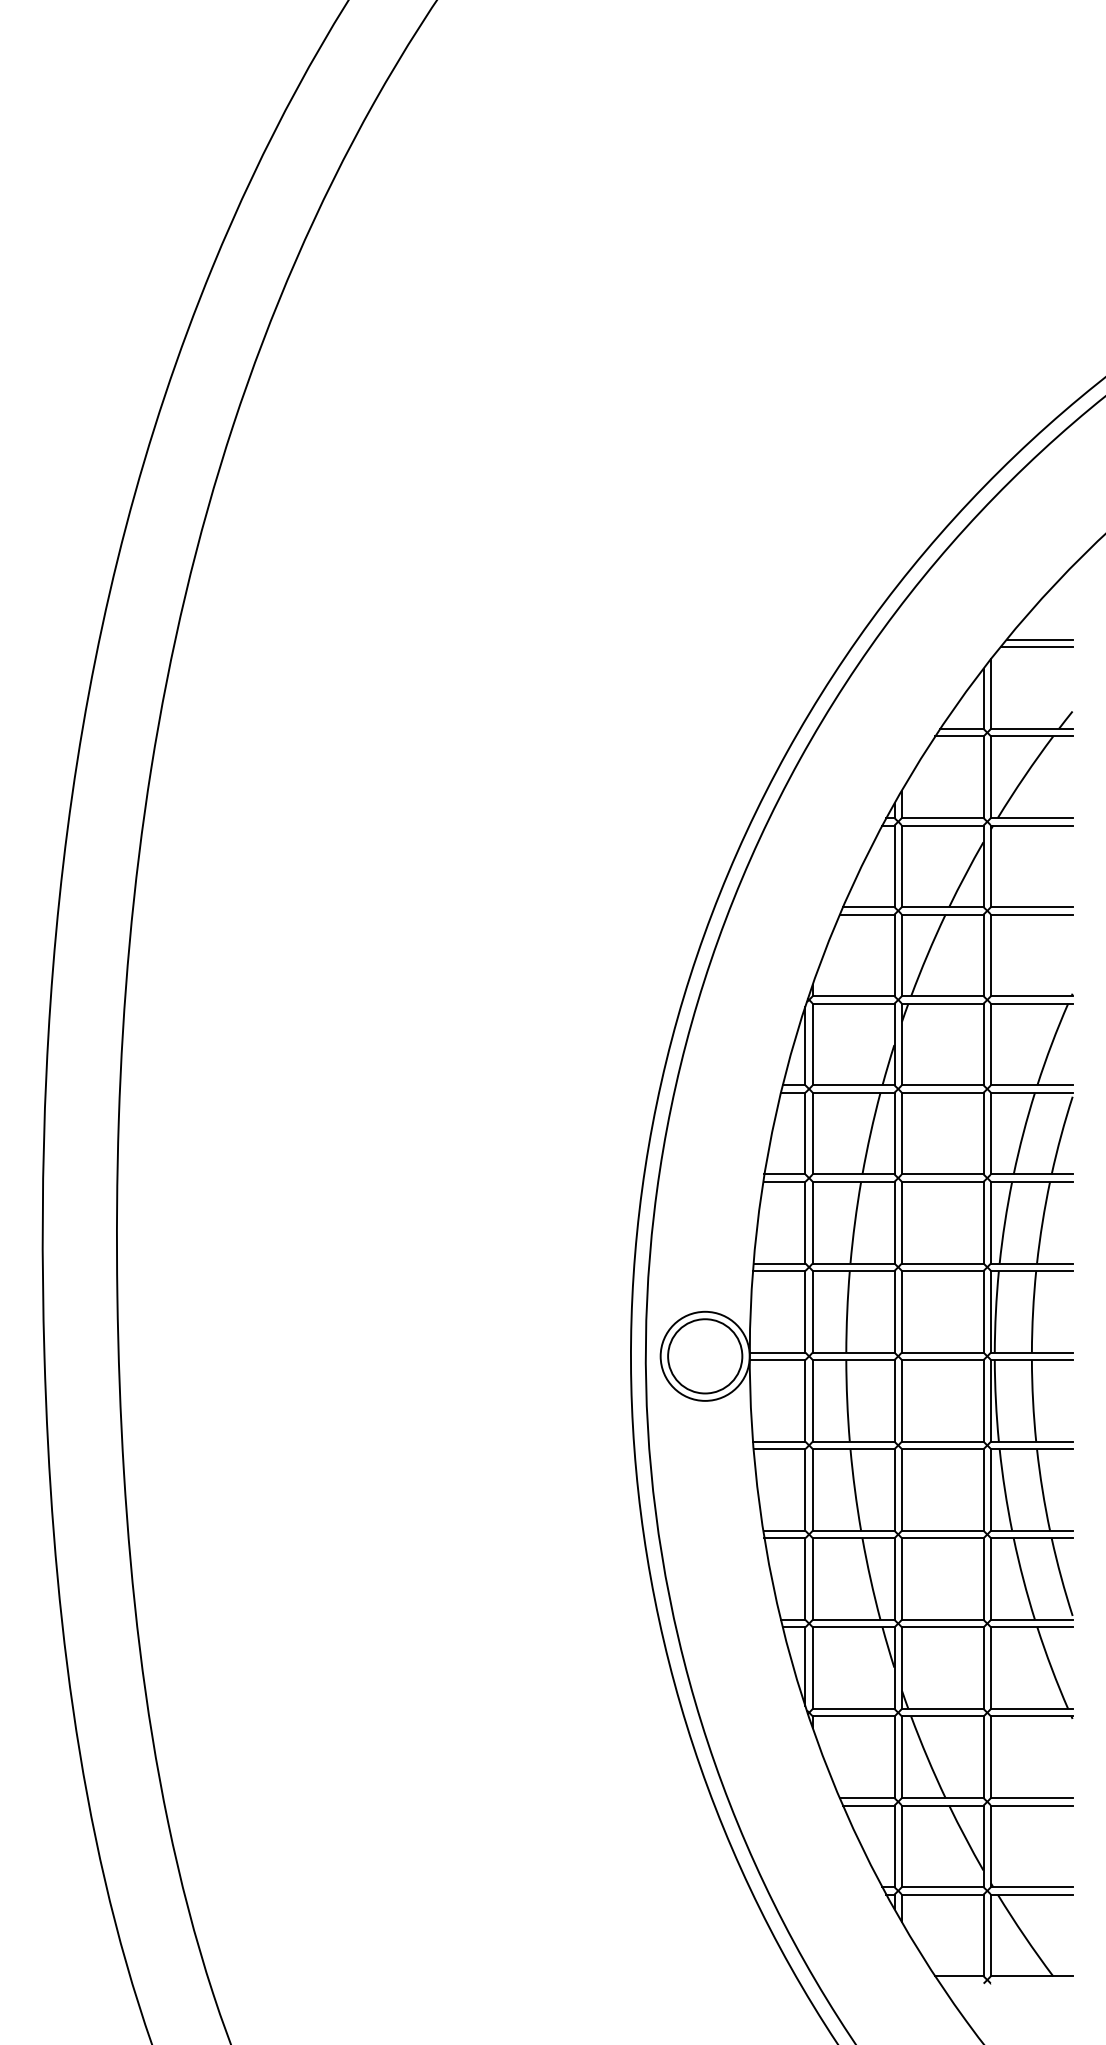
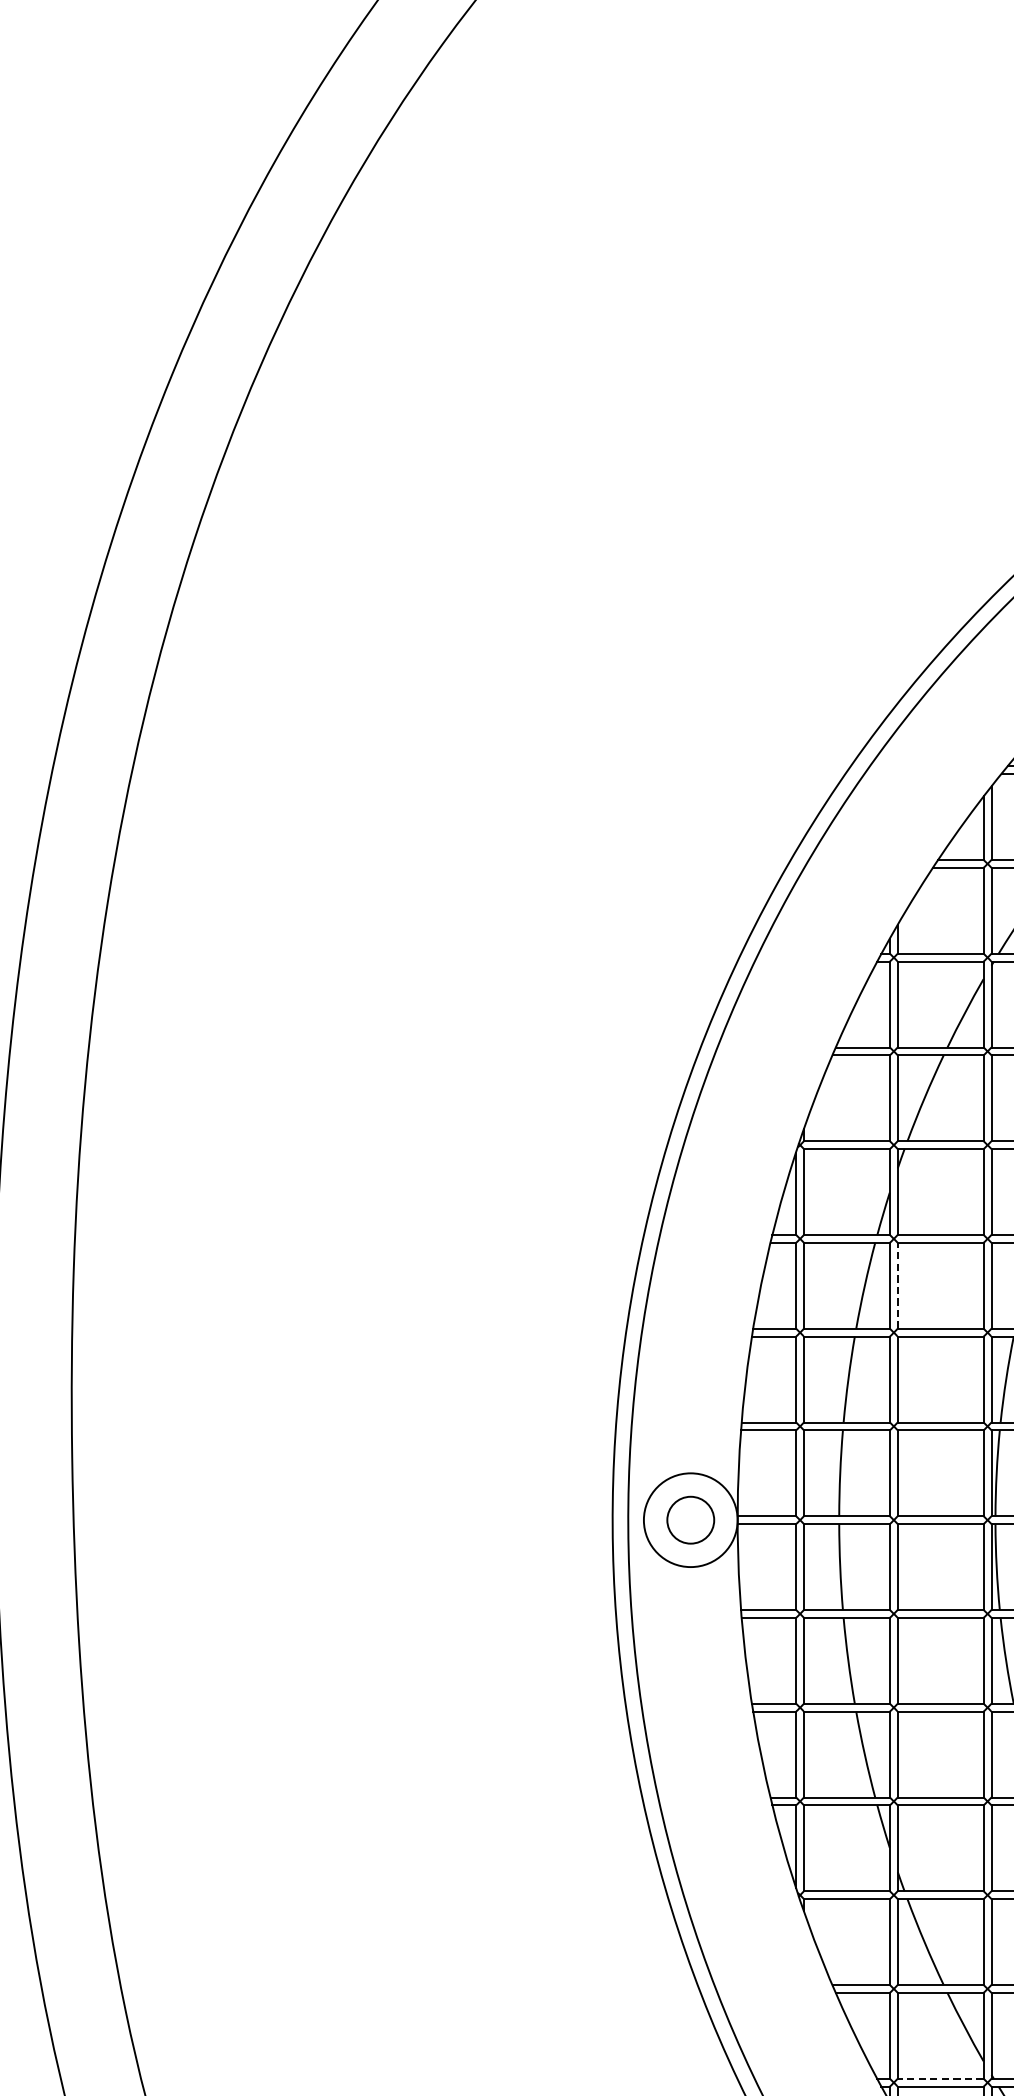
line: (901, 1133) -> (897, 1285), solid -> dashed
circle: (705, 1356) -> (691, 1520), size x0.6
line: (942, 1887) -> (940, 2079), solid -> dashed

